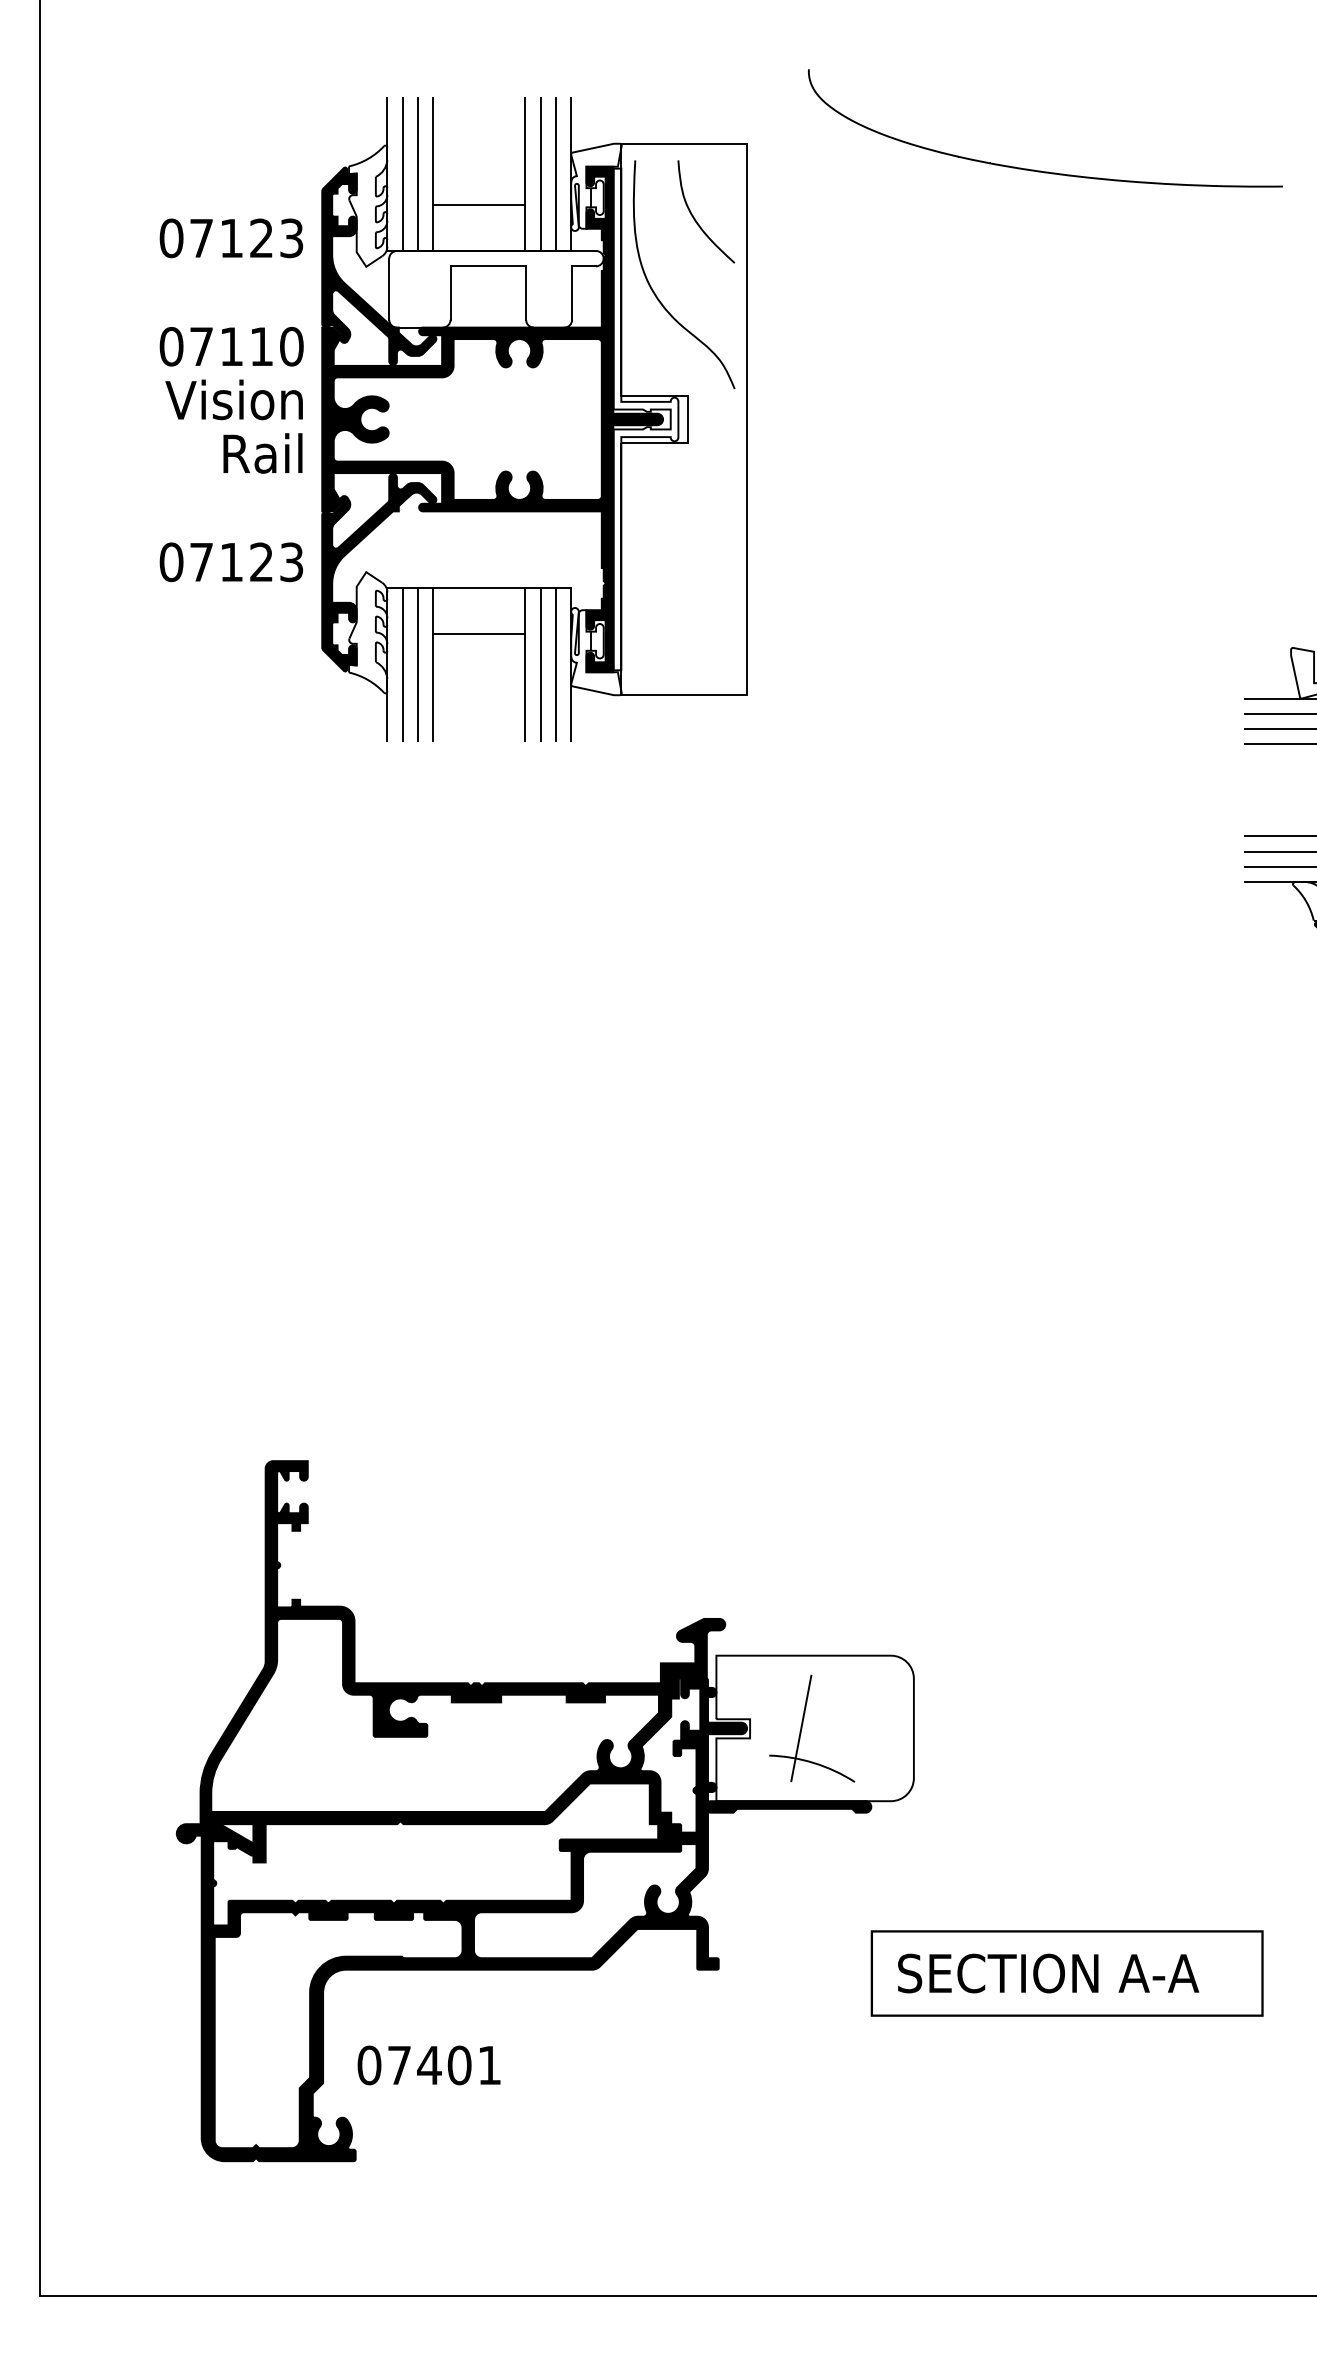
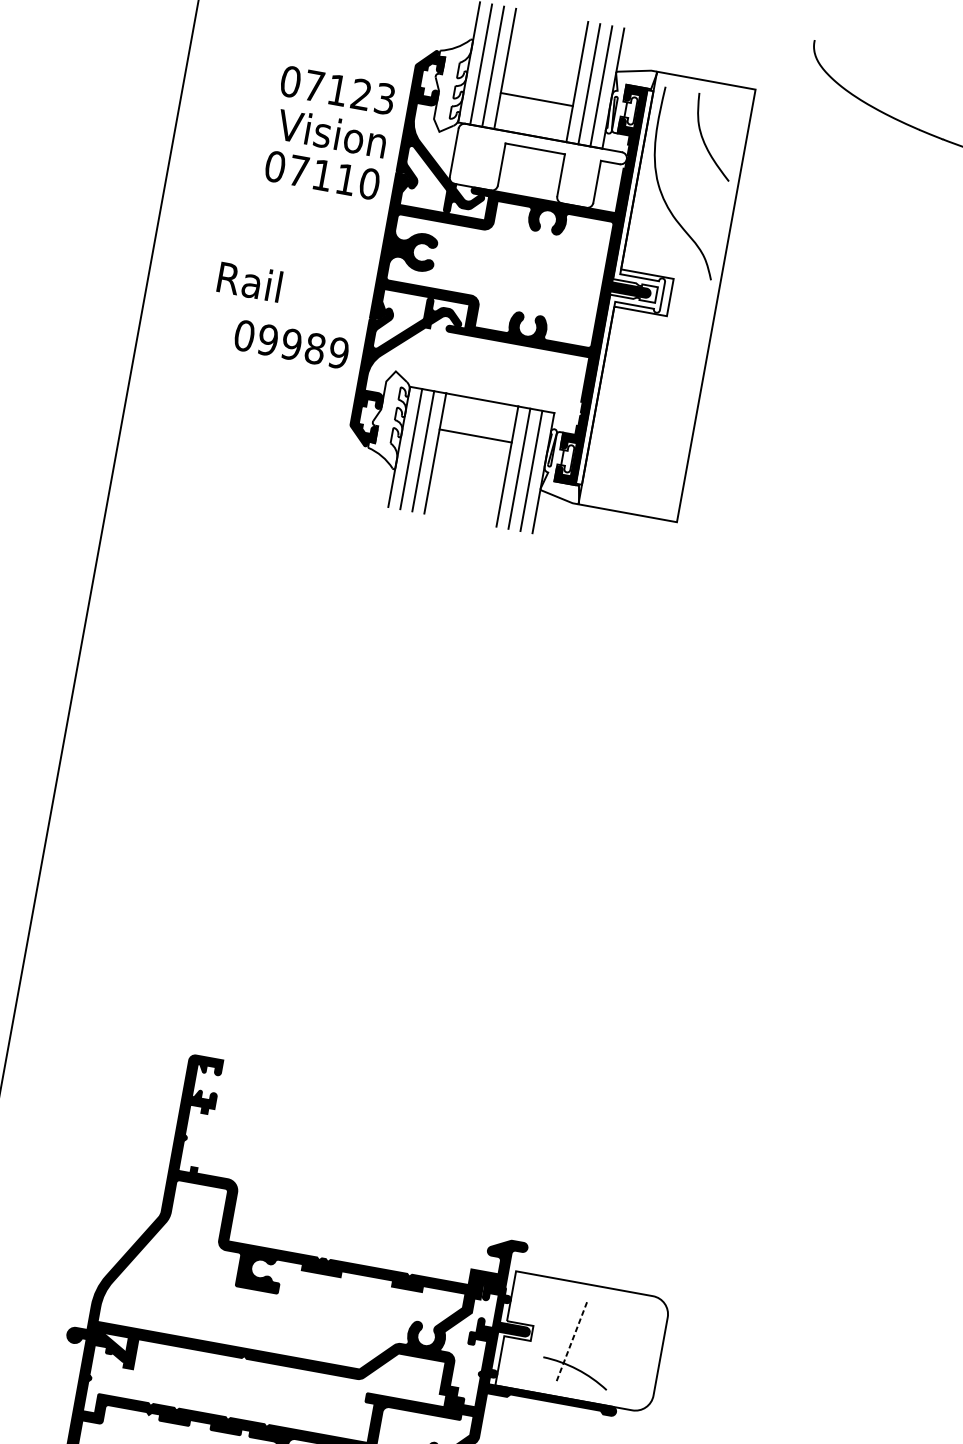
text: (233, 399) -> (331, 133), moved
text: (262, 453) -> (249, 281), moved
text: (246, 562) -> (303, 346), 07123 -> 09989
line: (801, 1728) -> (572, 1340), solid -> dashed

